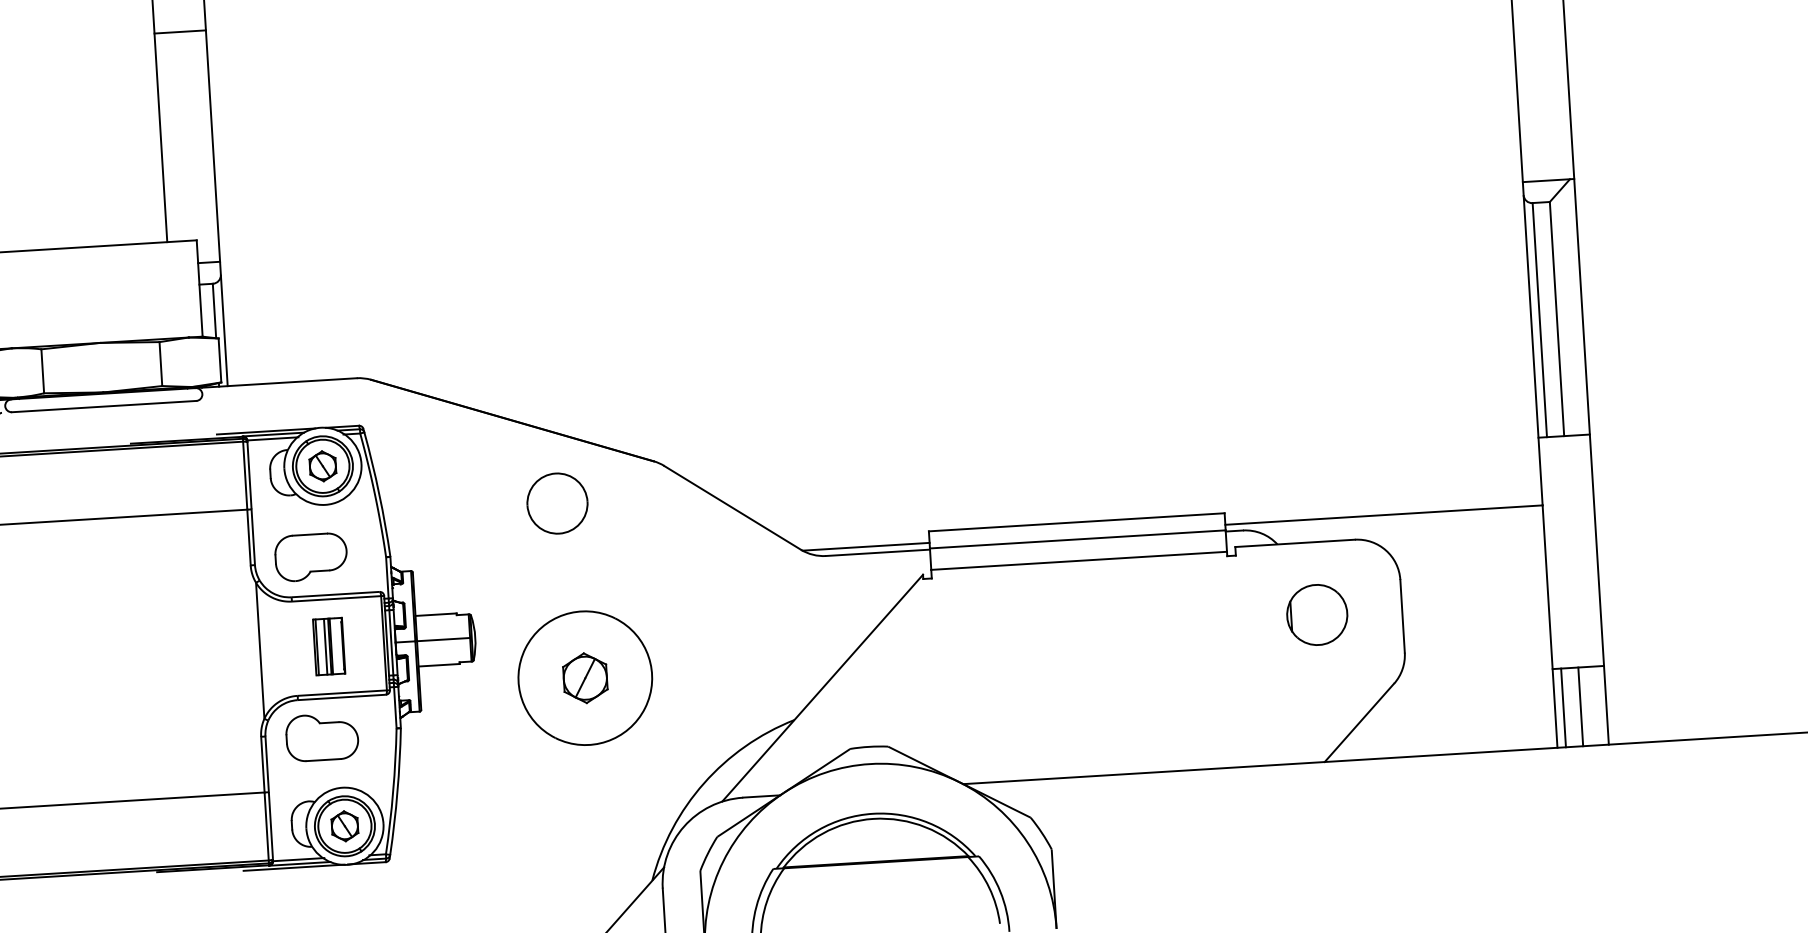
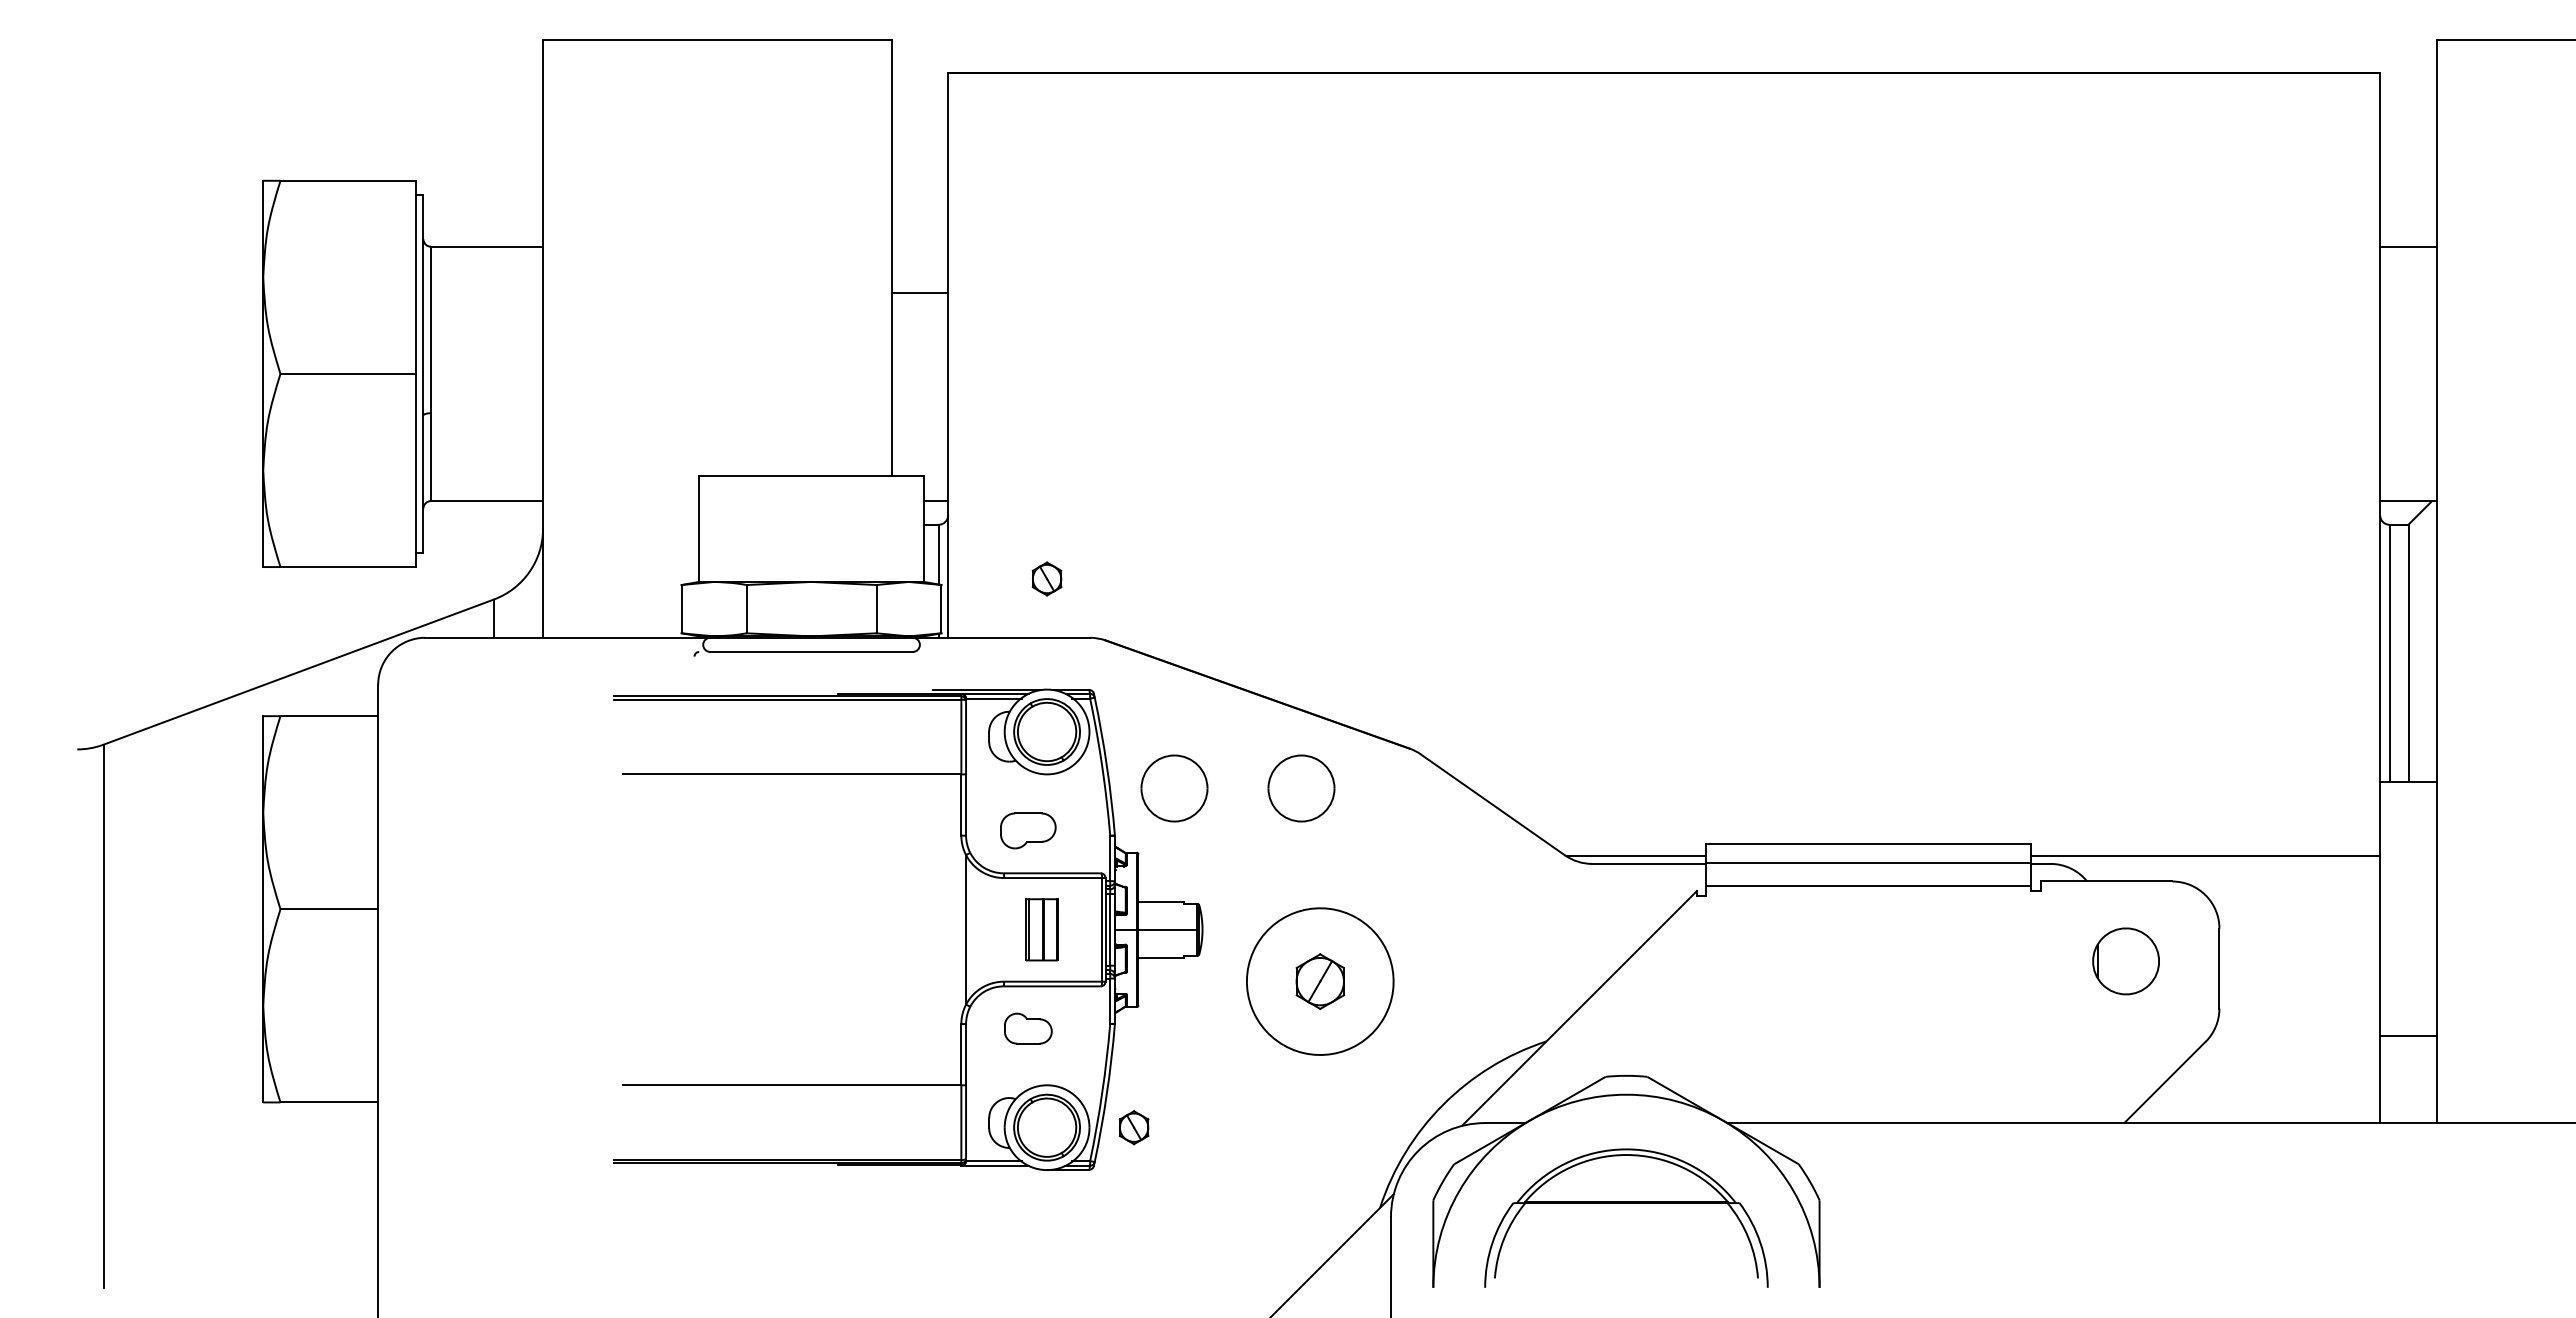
line: (179, 31) -> (919, 292), moved
part: (322, 465) -> (1046, 578), moved
part: (441, 510) -> (1174, 788), added
part: (311, 556) -> (1028, 830), size x0.7
line: (326, 646) -> (1038, 929), removed
line: (1580, 706) -> (2408, 1079), removed
line: (1563, 707) -> (2389, 1079), removed
part: (322, 737) -> (1028, 1028), size x0.6
part: (344, 826) -> (1133, 1127), moved
line: (293, 867) -> (988, 1169), removed

